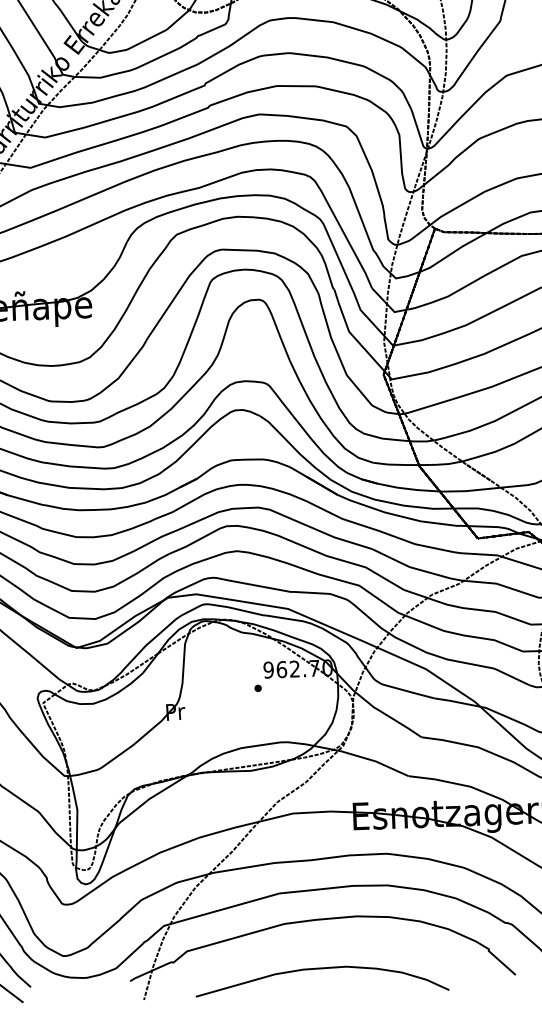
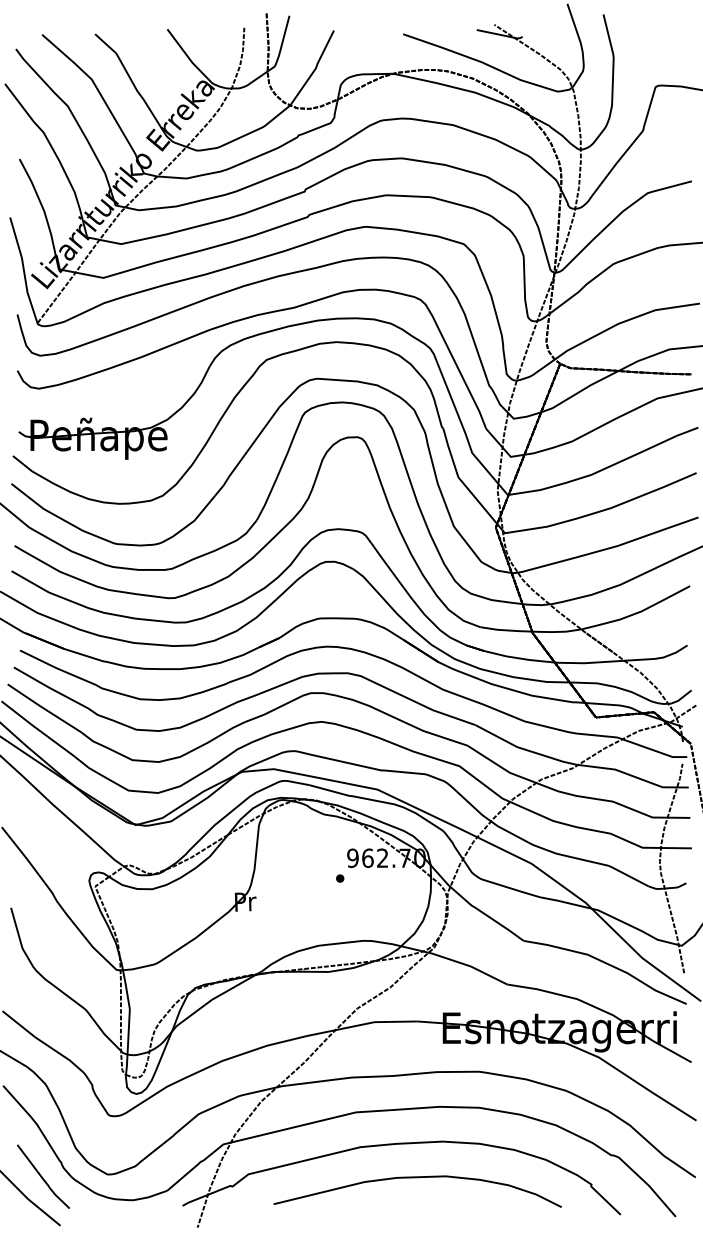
curve: (321, 969) -> (417, 1178), moved

